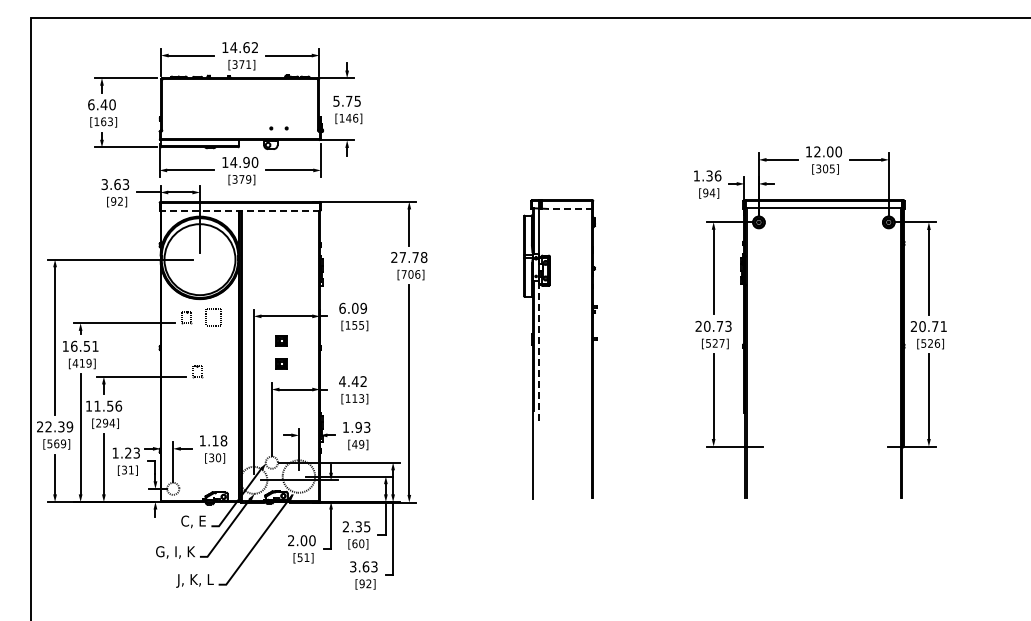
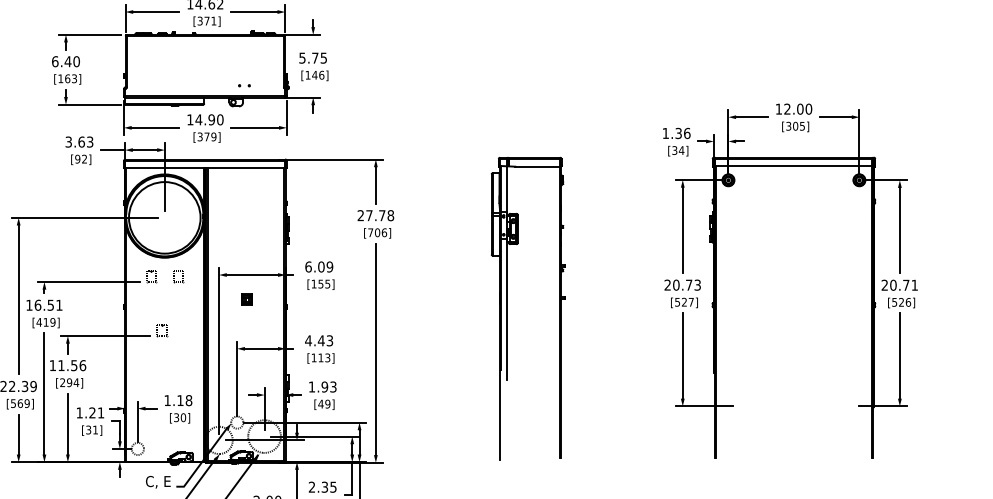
part: (278, 128) -> (243, 85), size x0.62
text: (705, 192) -> (674, 150), [94] -> [34]
line: (570, 208) -> (538, 166), dashed -> solid
line: (239, 210) -> (204, 168), dashed -> solid
part: (213, 317) -> (178, 276), size x0.62
line: (539, 345) -> (507, 304), dashed -> solid
part: (281, 363) -> (247, 322), removed
text: (363, 381) -> (329, 340), 4.42 -> 4.43
text: (136, 452) -> (100, 412), 1.23 -> 1.21

